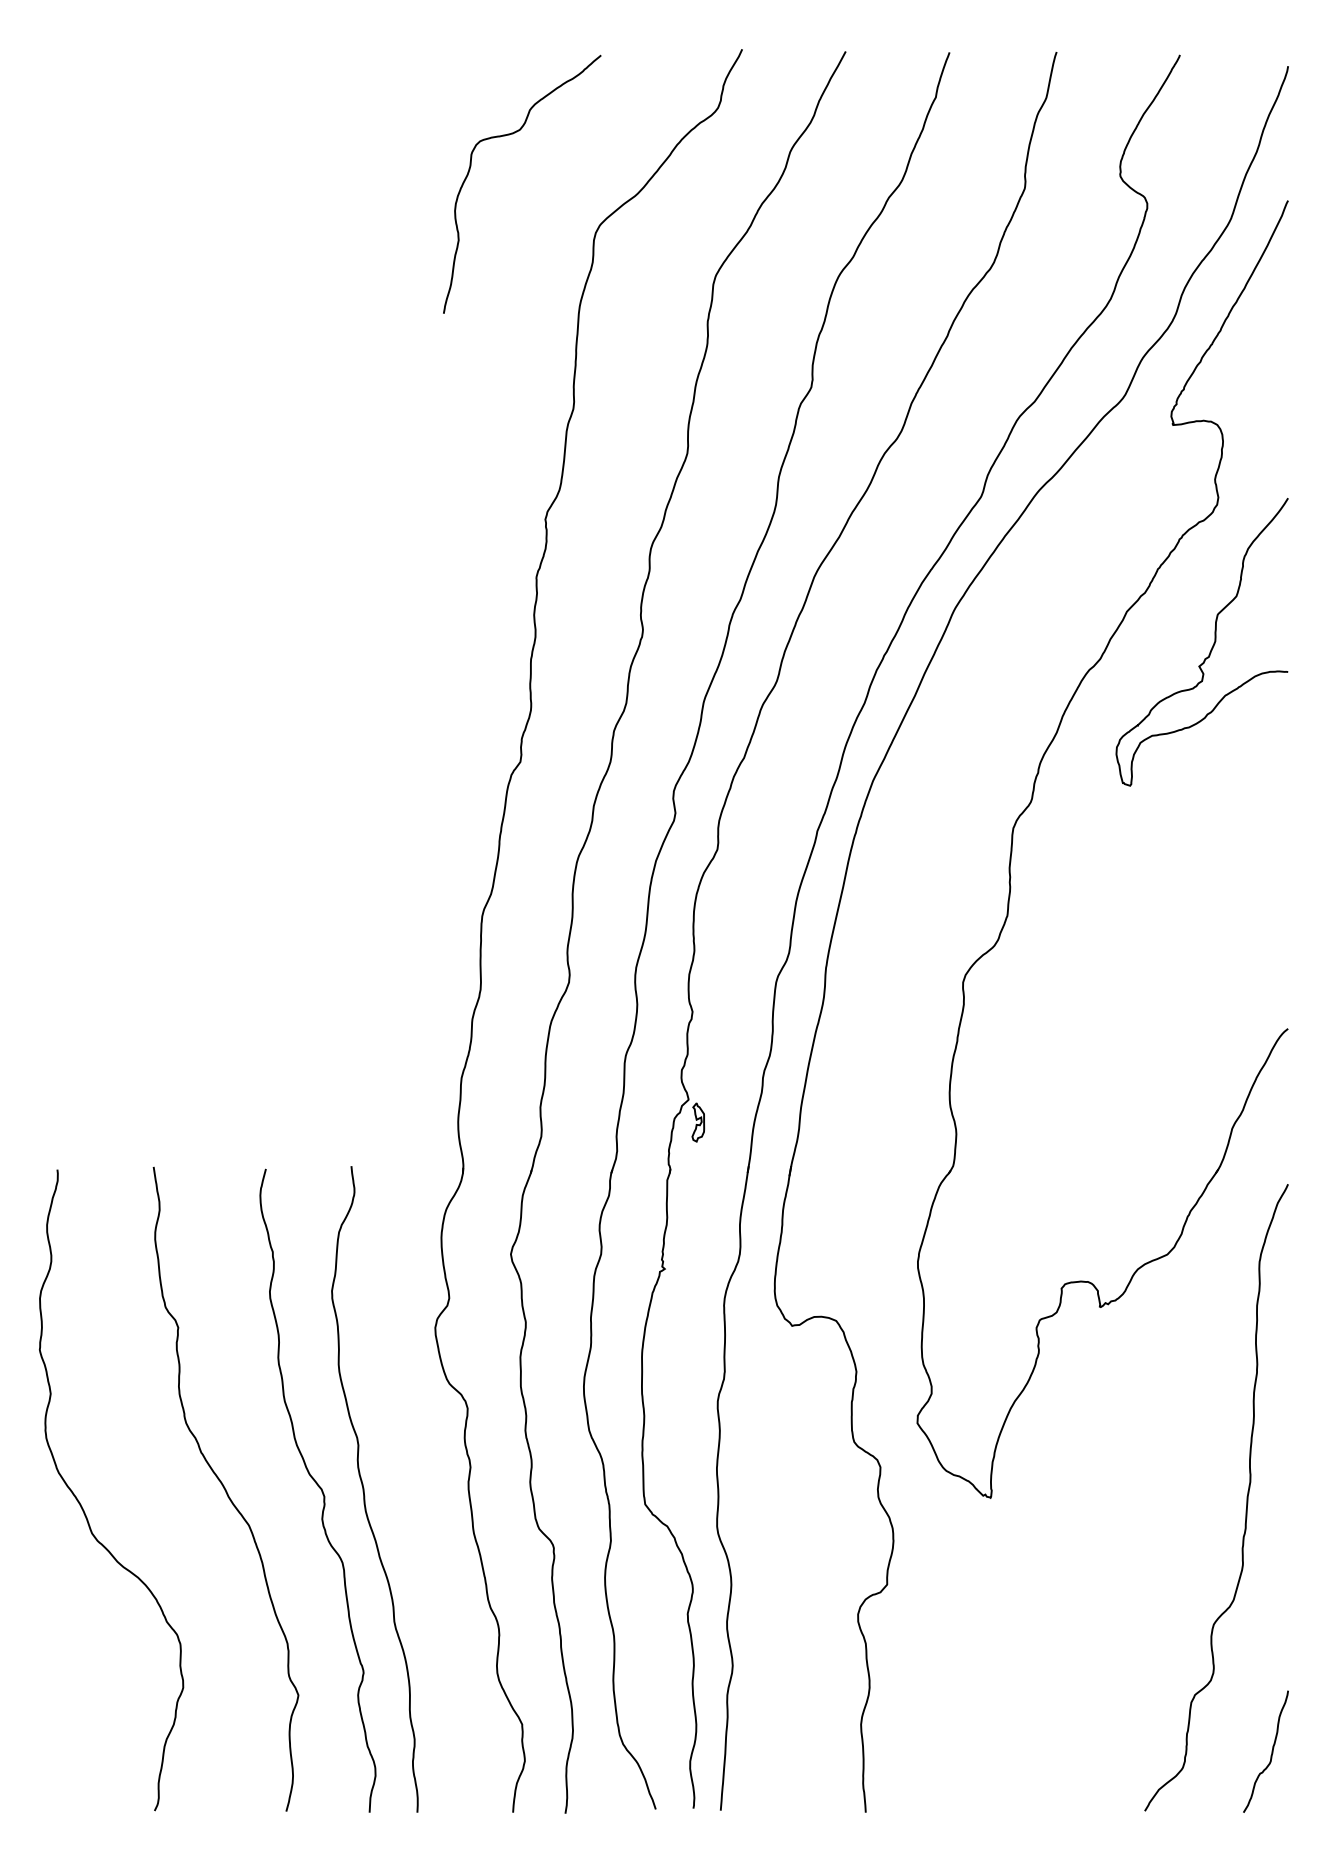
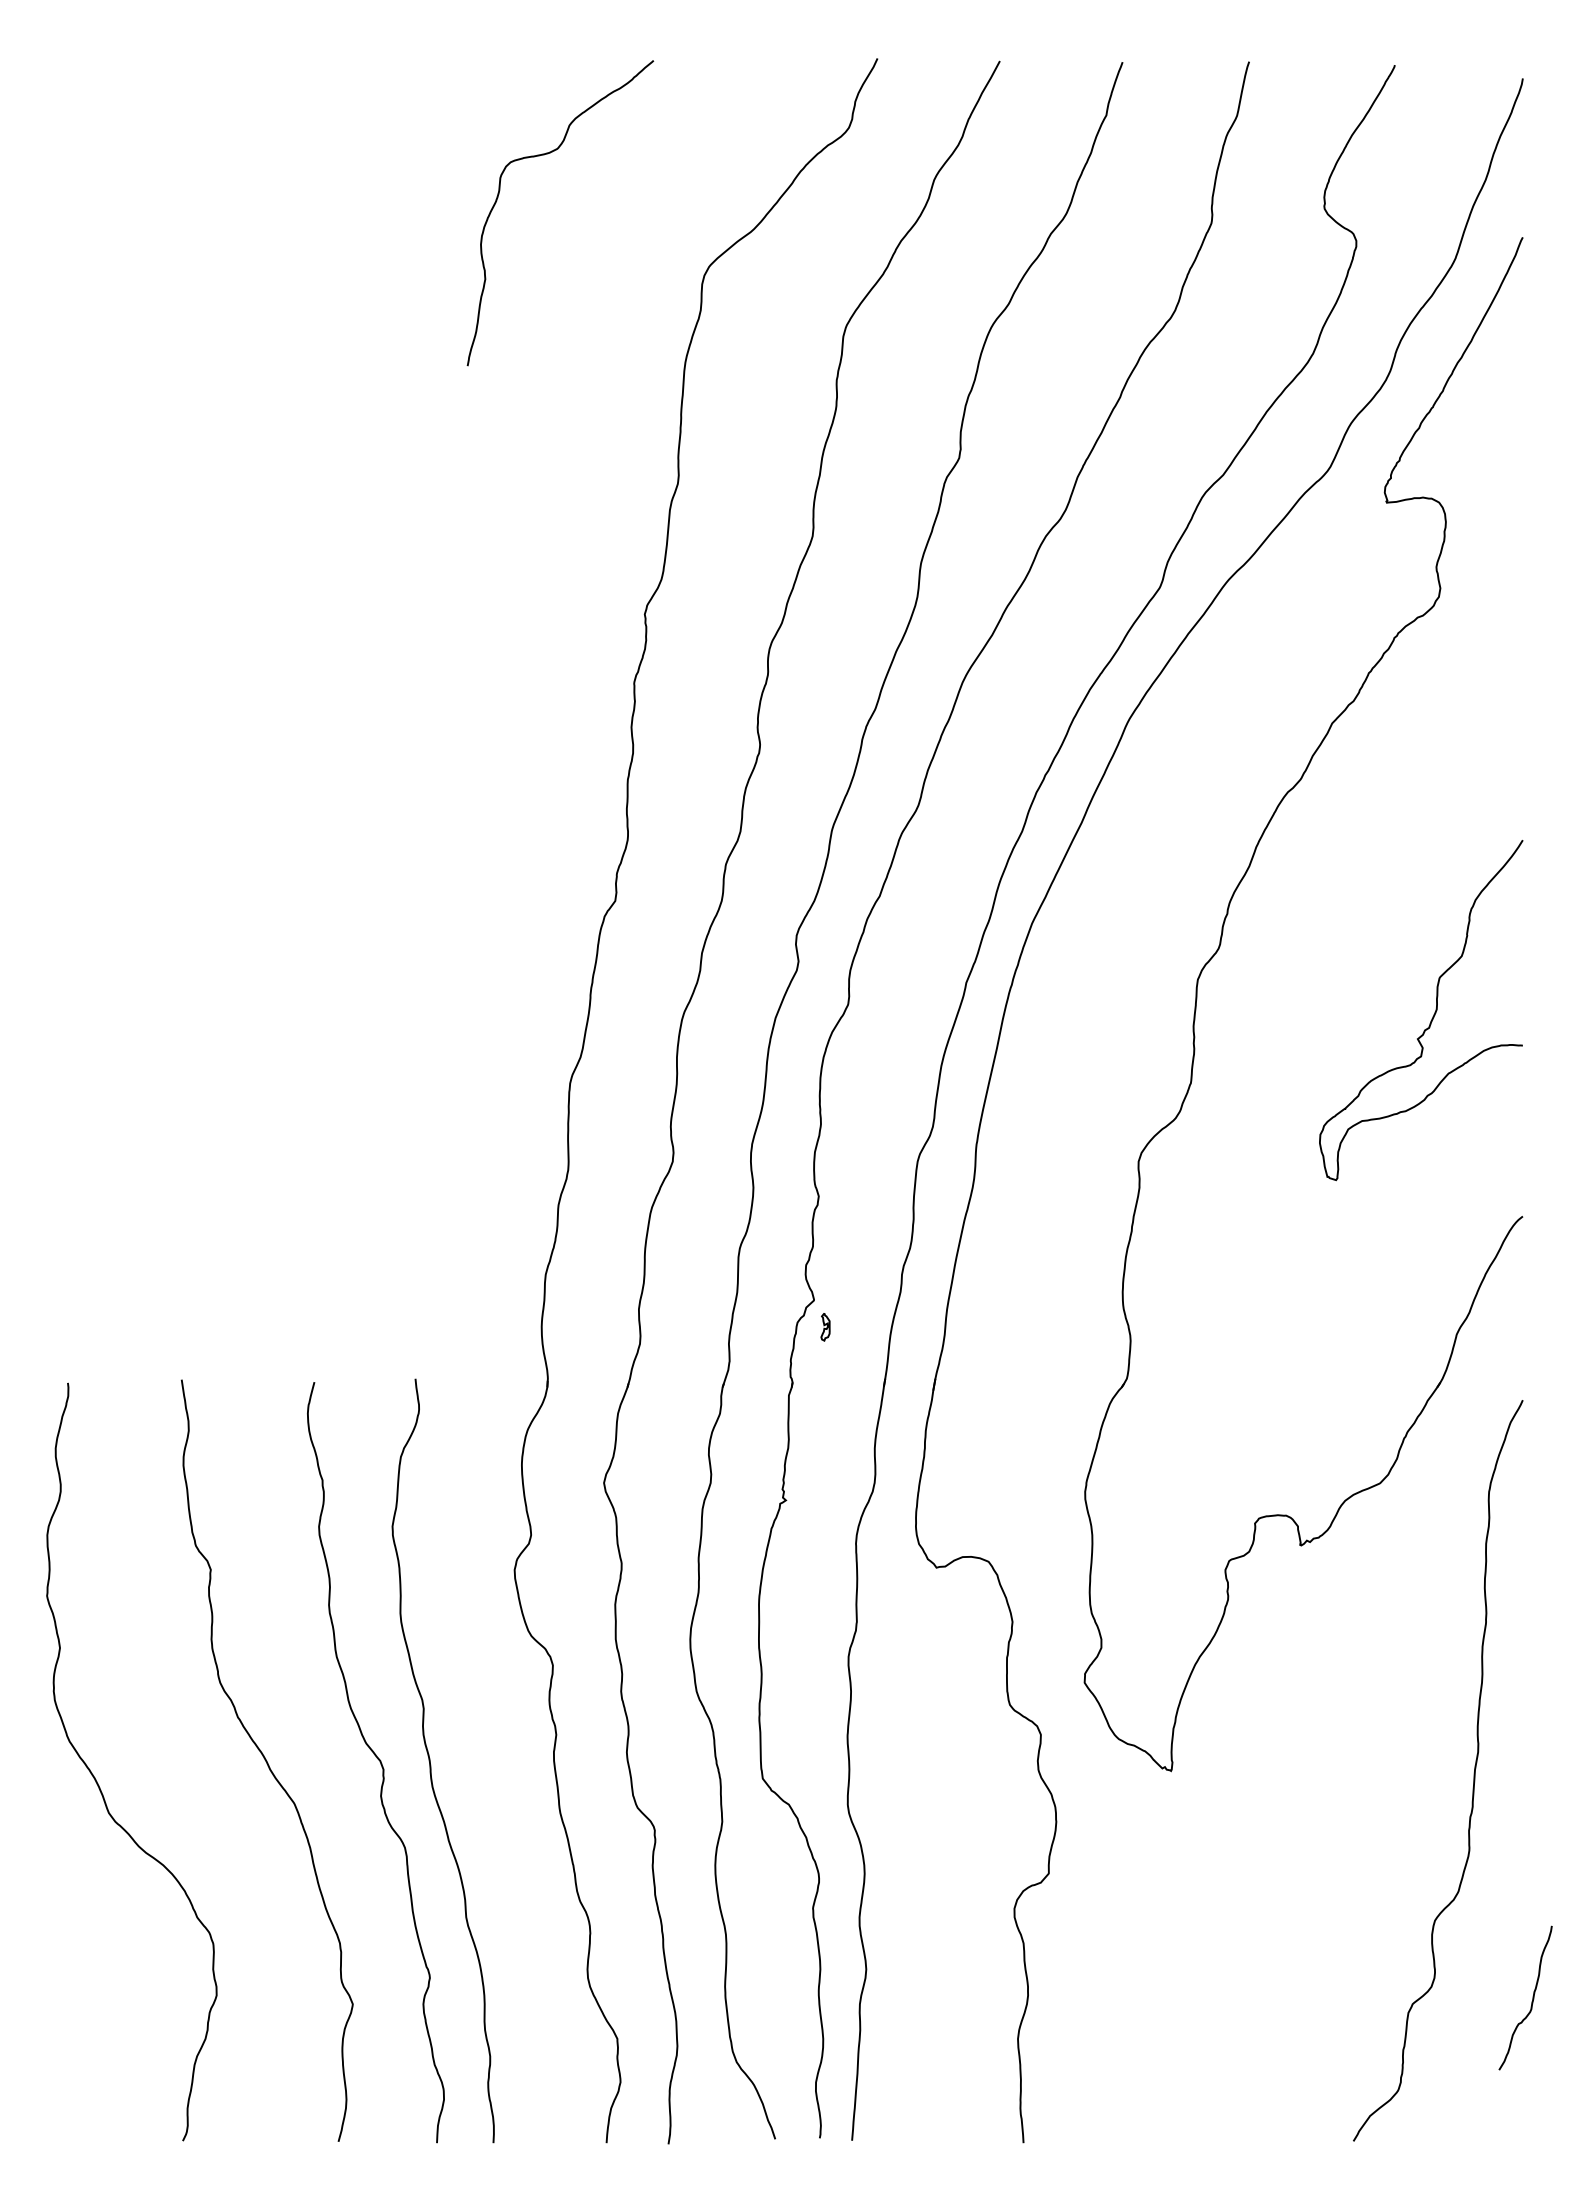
curve: (508, 135) -> (544, 155), moved
curve: (1211, 647) -> (1432, 1016), moved
part: (698, 1121) -> (825, 1326), size x0.6
curve: (1271, 1751) -> (1532, 1997), moved

